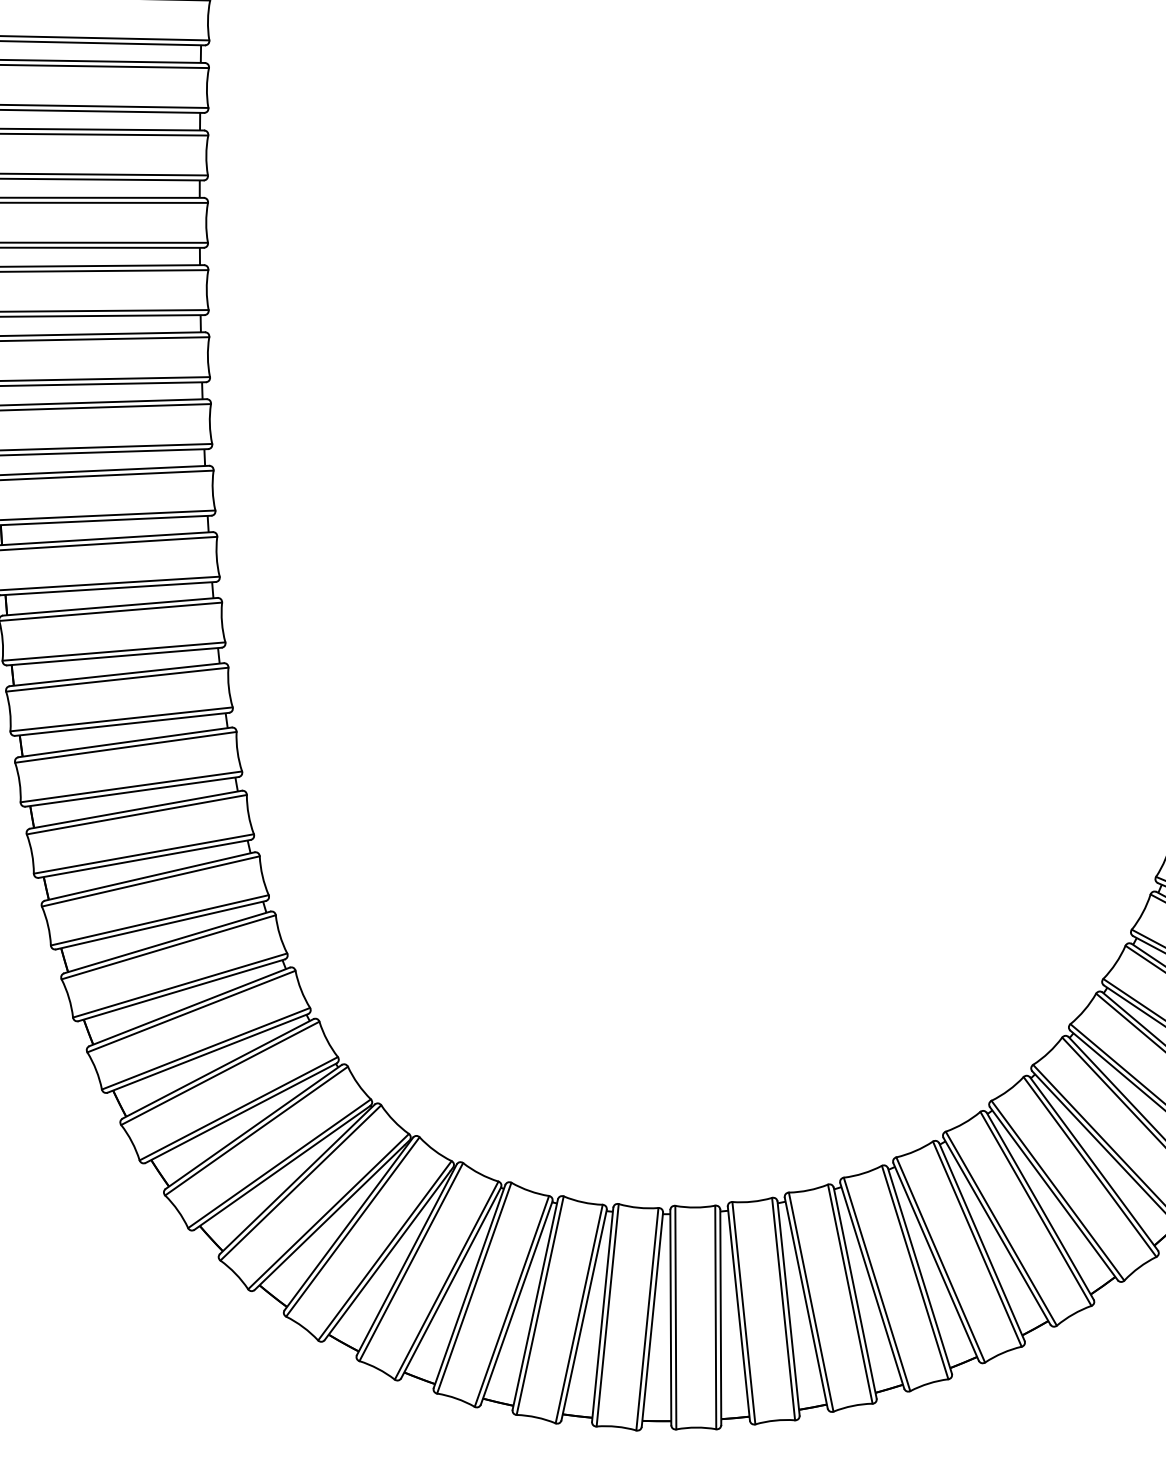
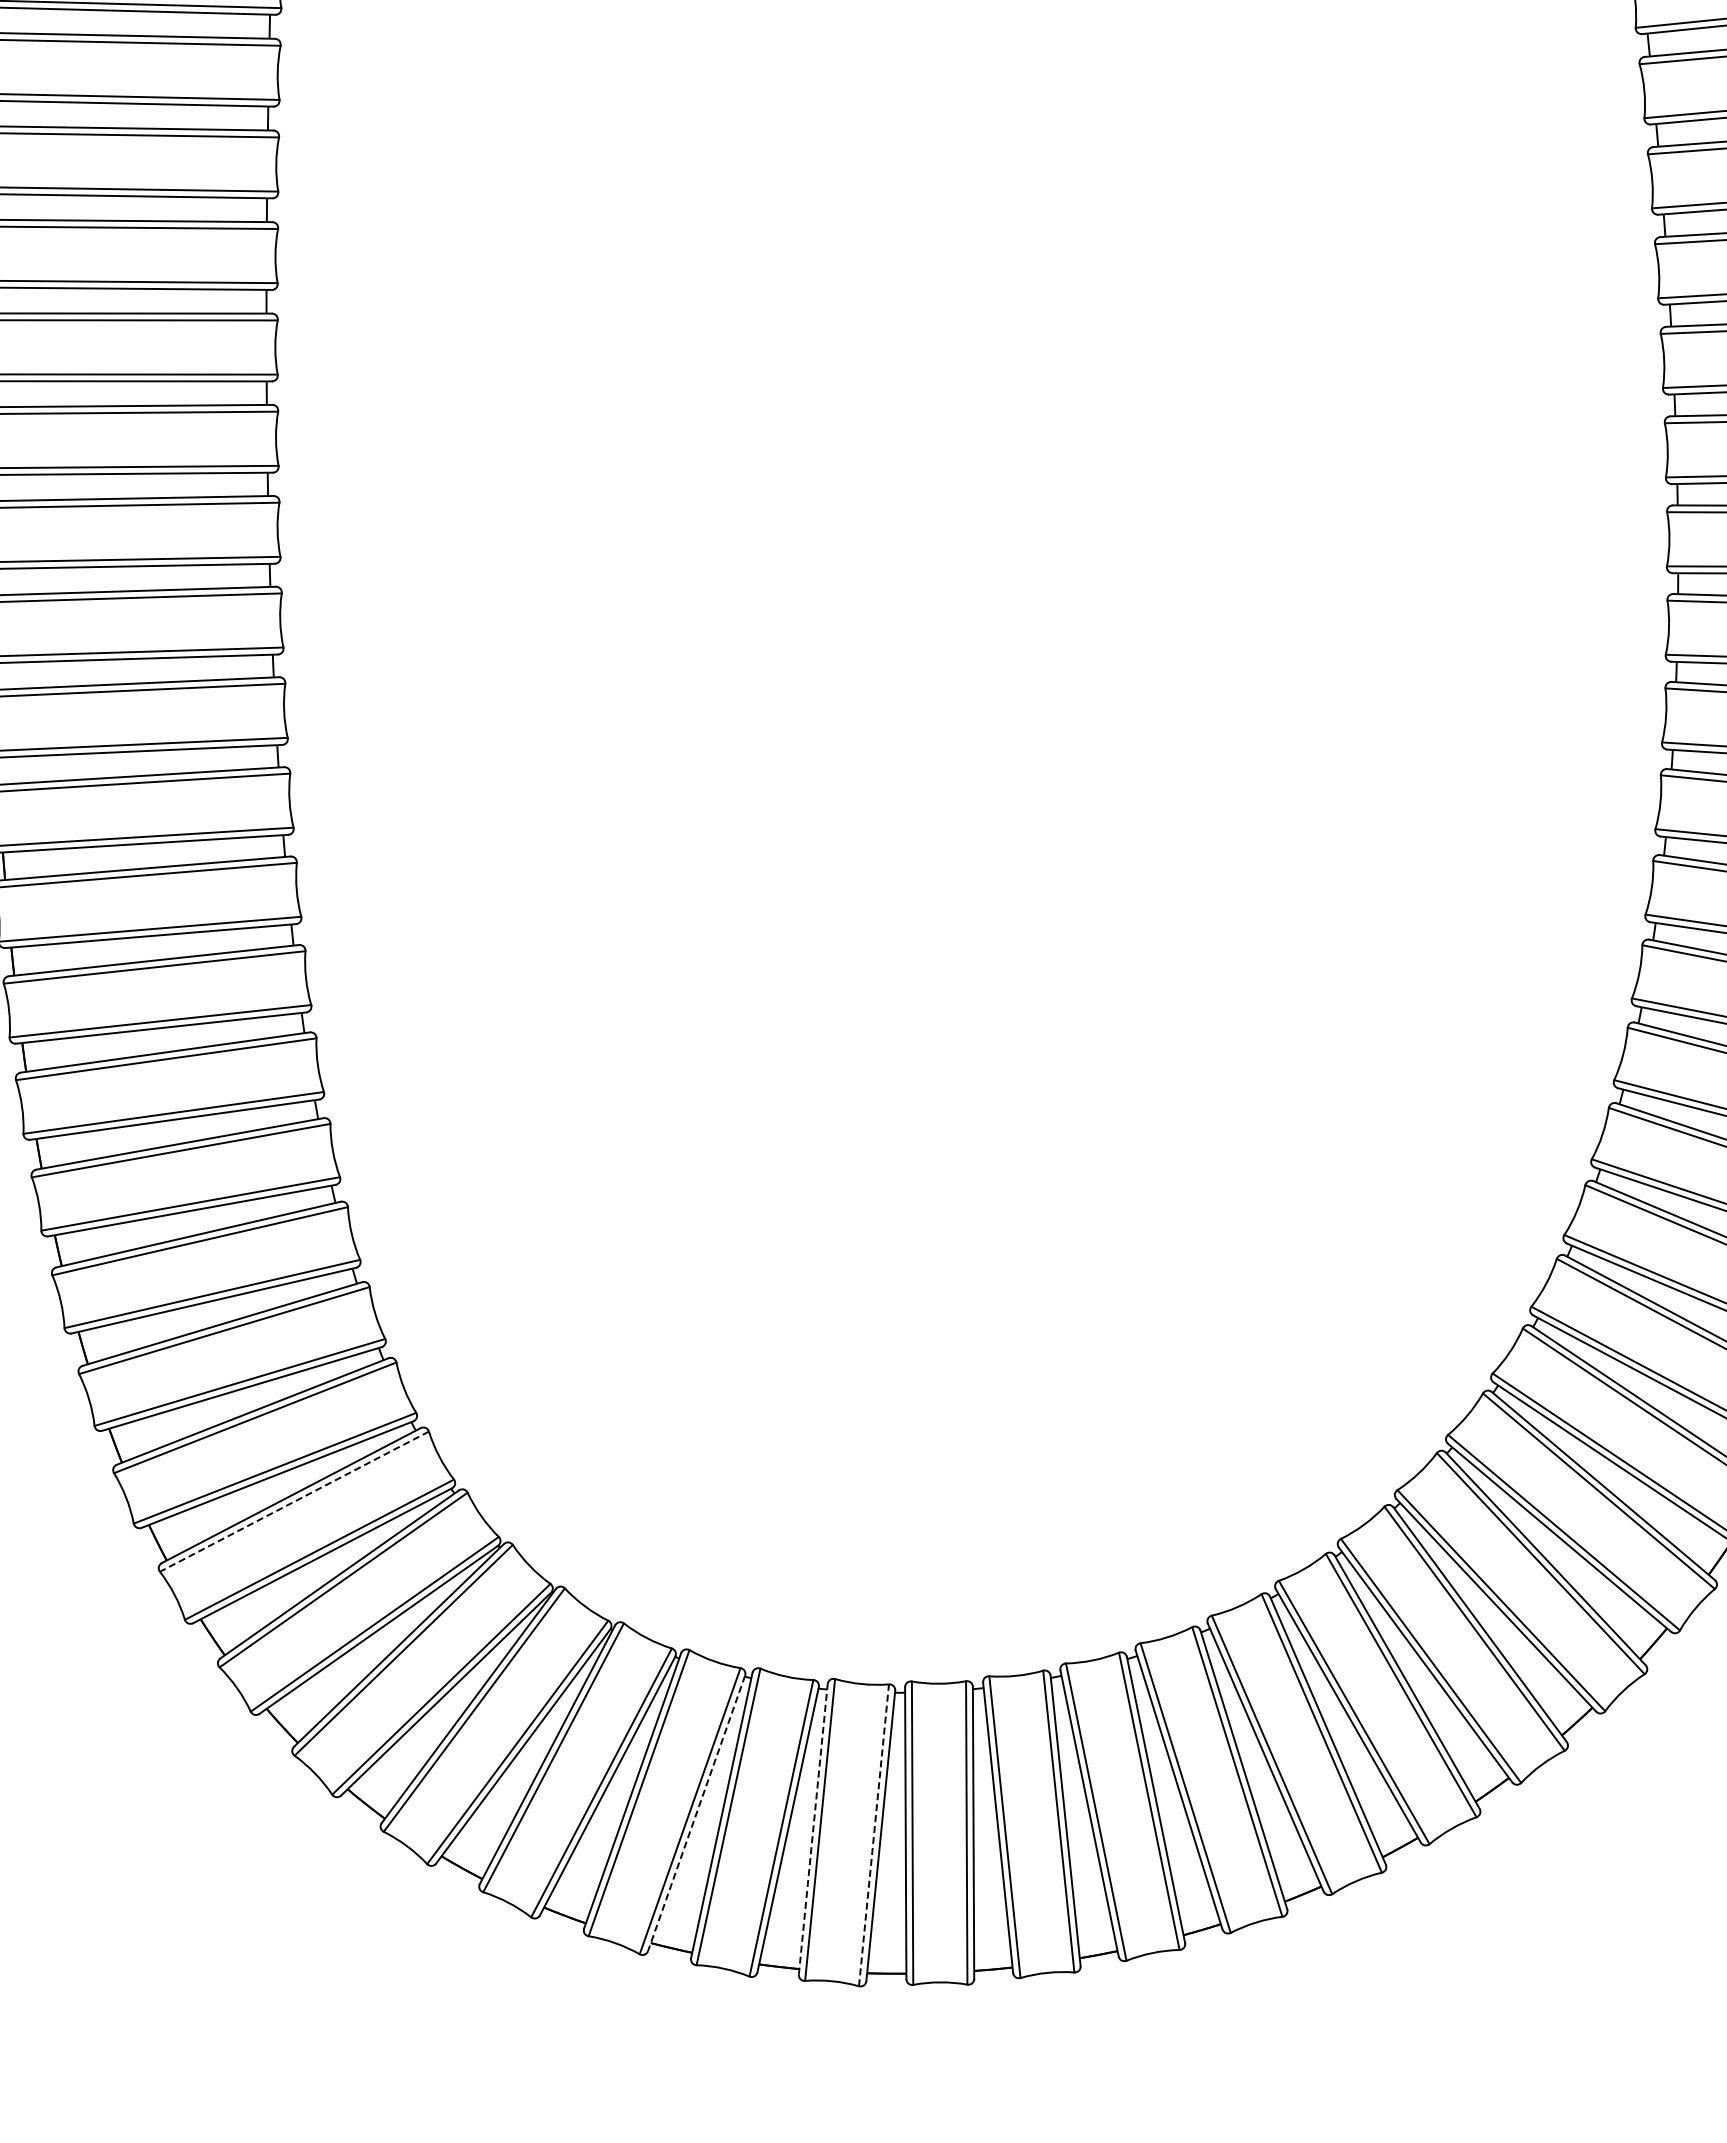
line: (220, 1073) -> (294, 1501), solid -> dashed
line: (516, 1303) -> (696, 1813), solid -> dashed
line: (602, 1314) -> (813, 1829), solid -> dashed
line: (647, 1319) -> (873, 1835), solid -> dashed

